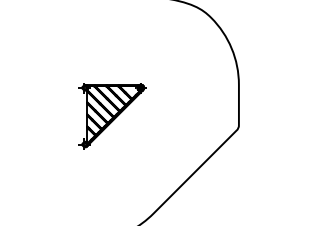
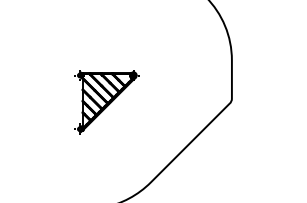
part: (112, 116) -> (106, 102), moved

